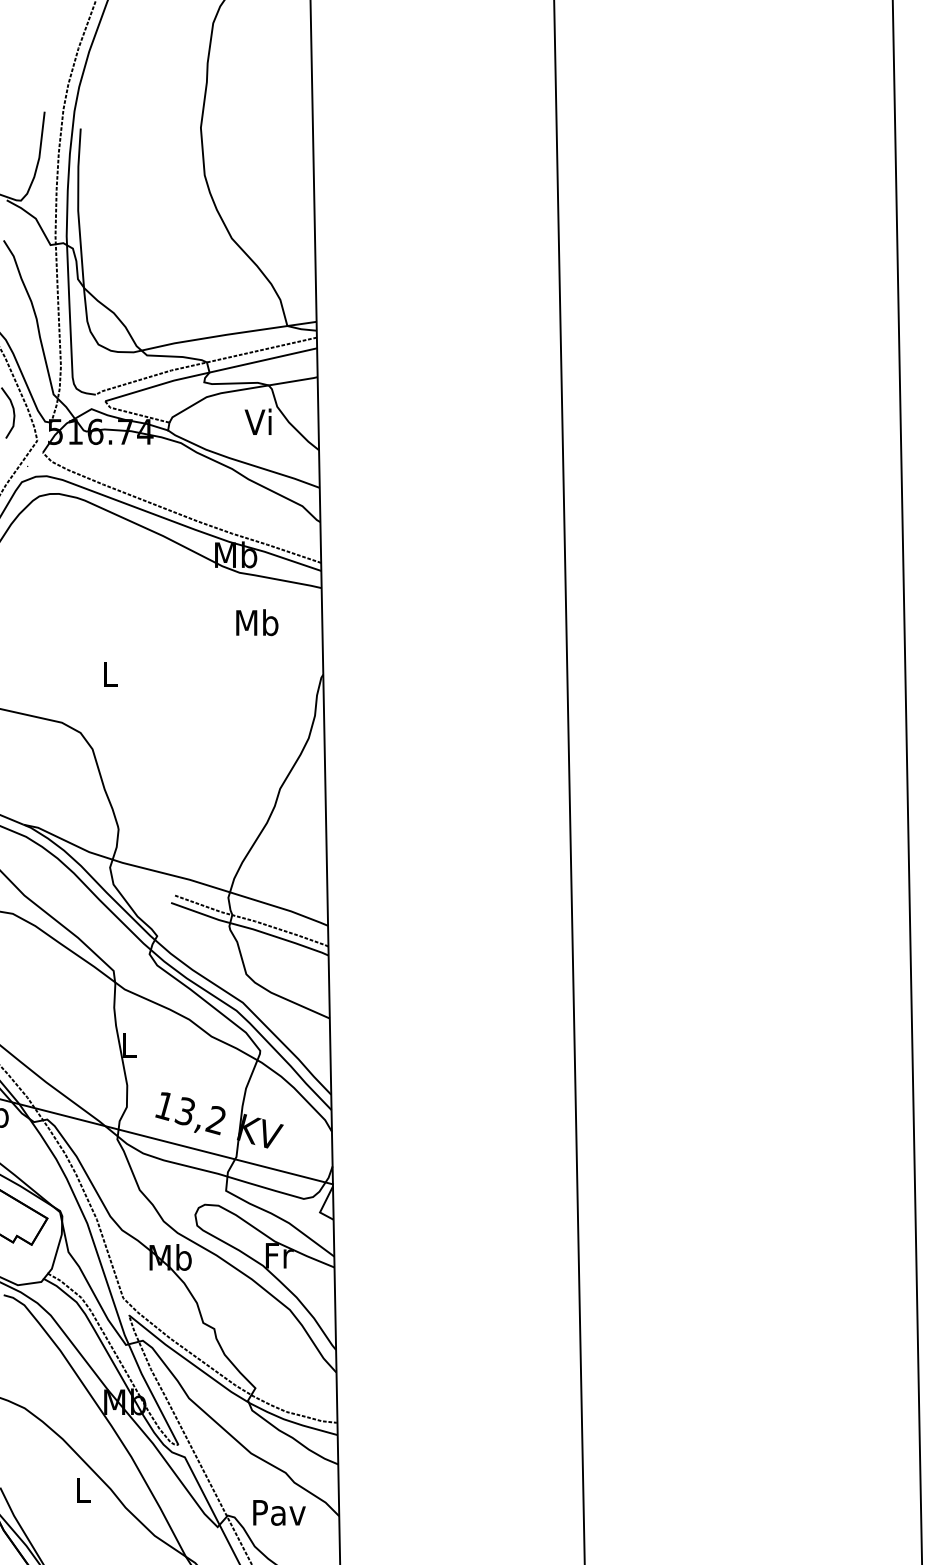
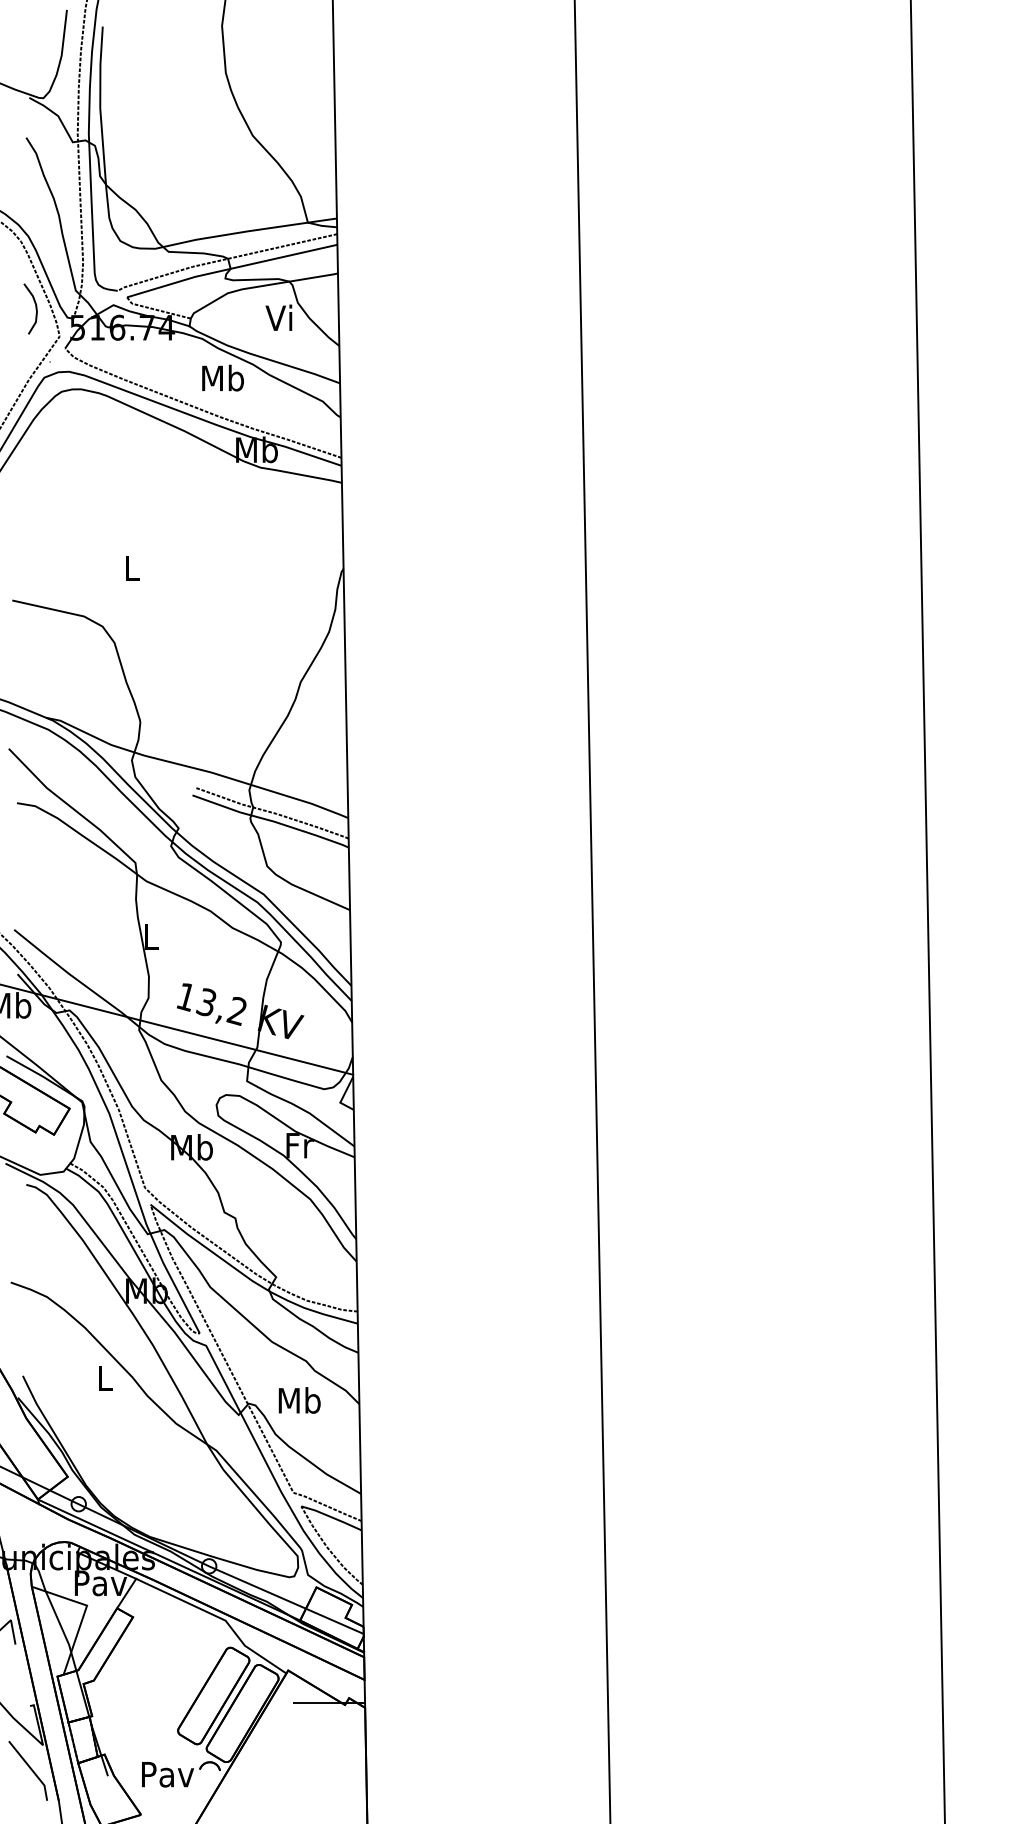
text: (256, 622) -> (222, 377), moved
text: (279, 1512) -> (300, 1400), Pav -> Mb

